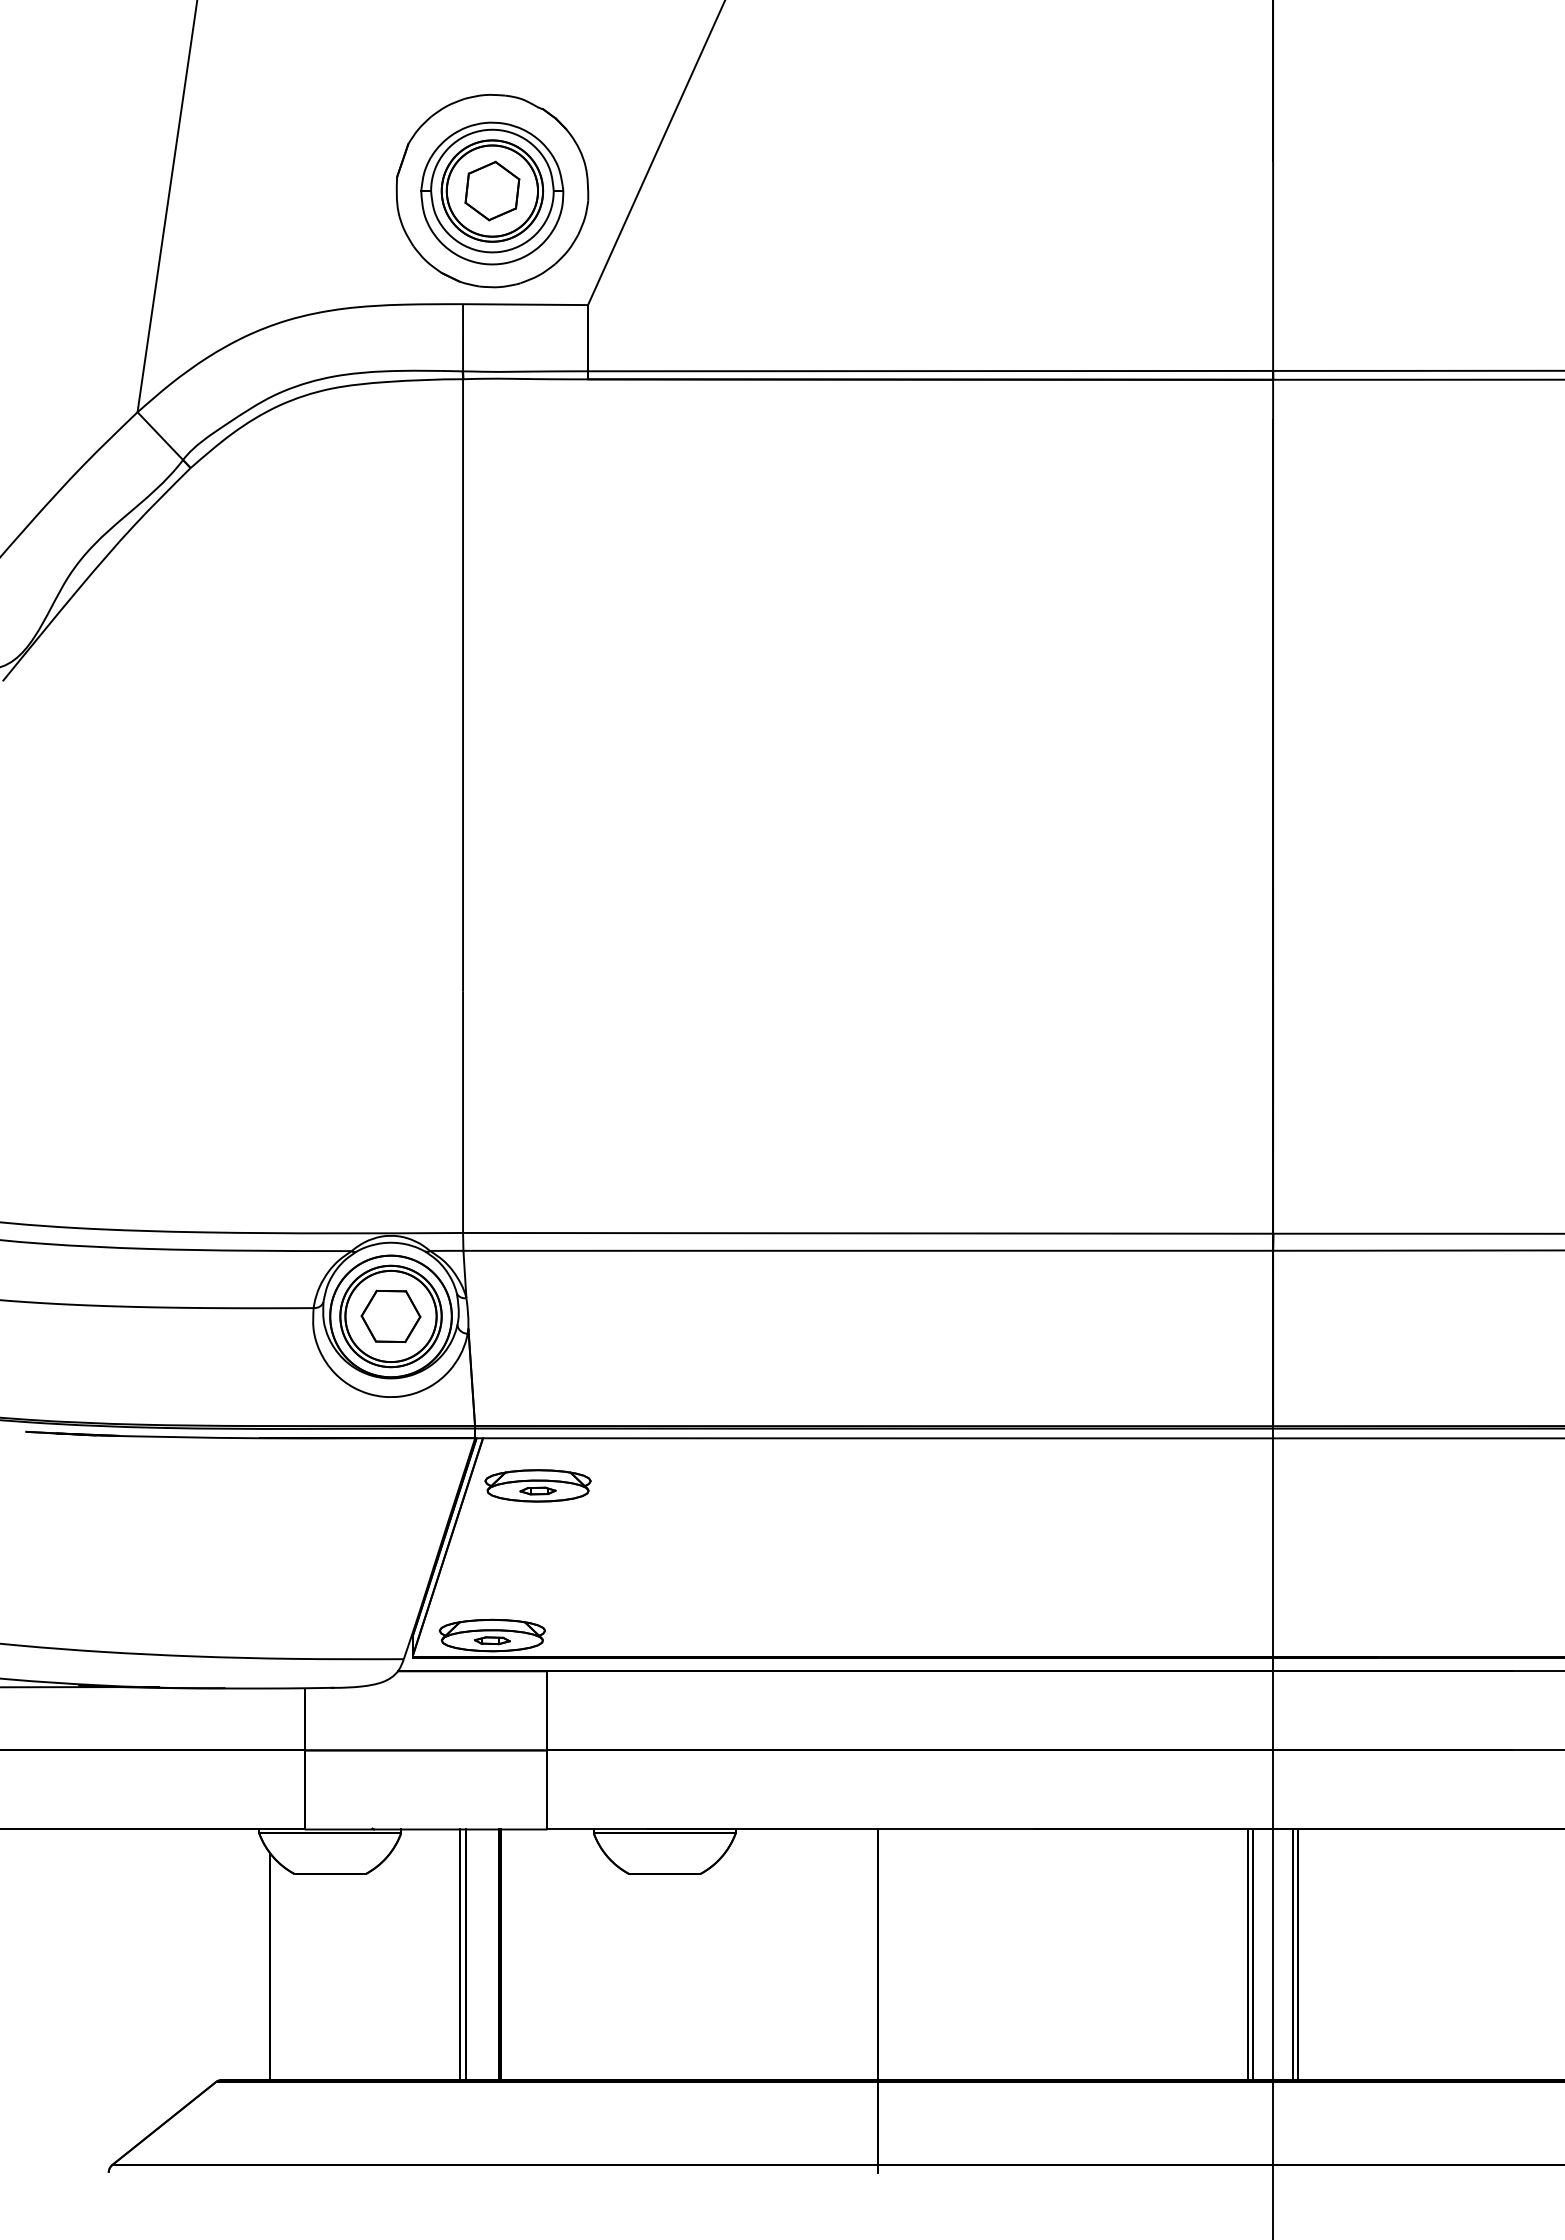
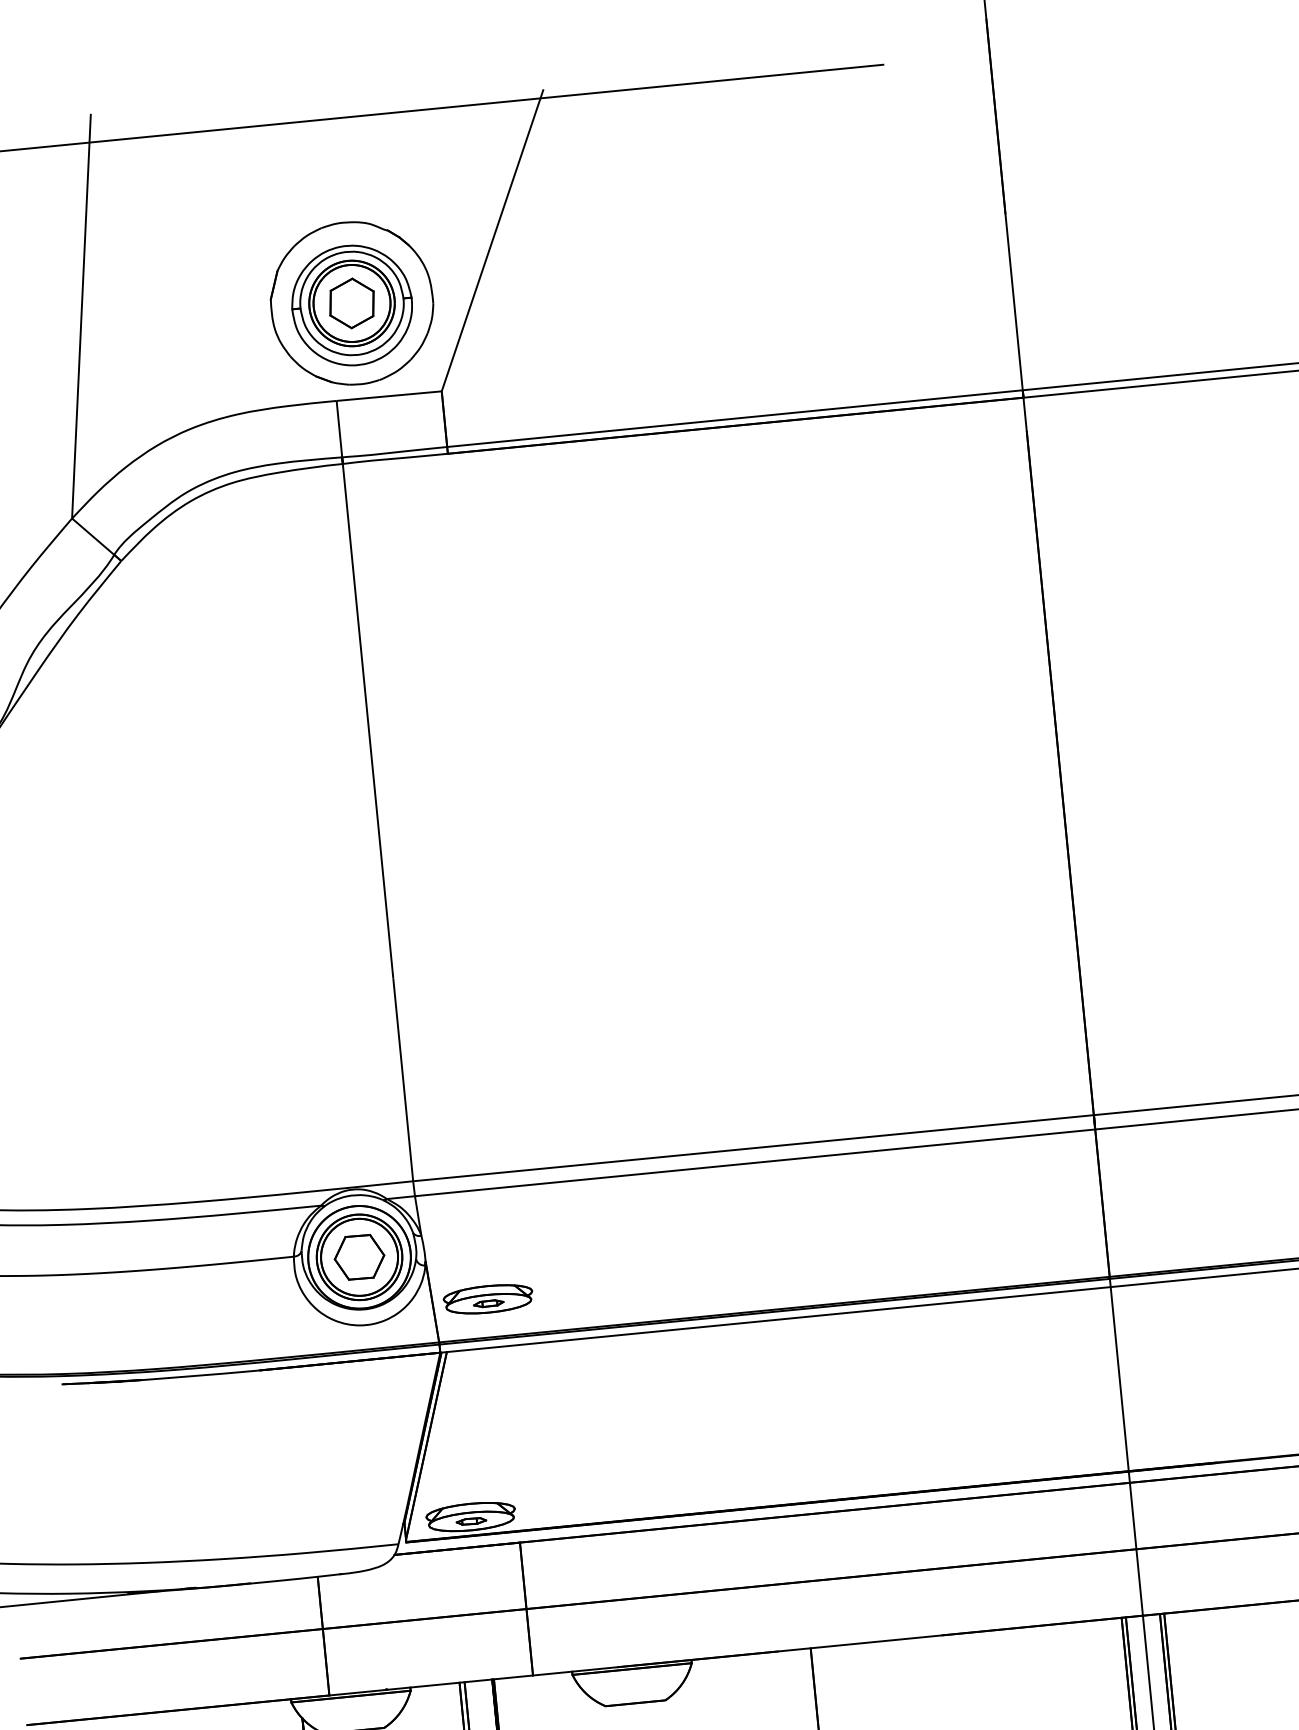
part: (537, 1485) -> (487, 1299), moved

